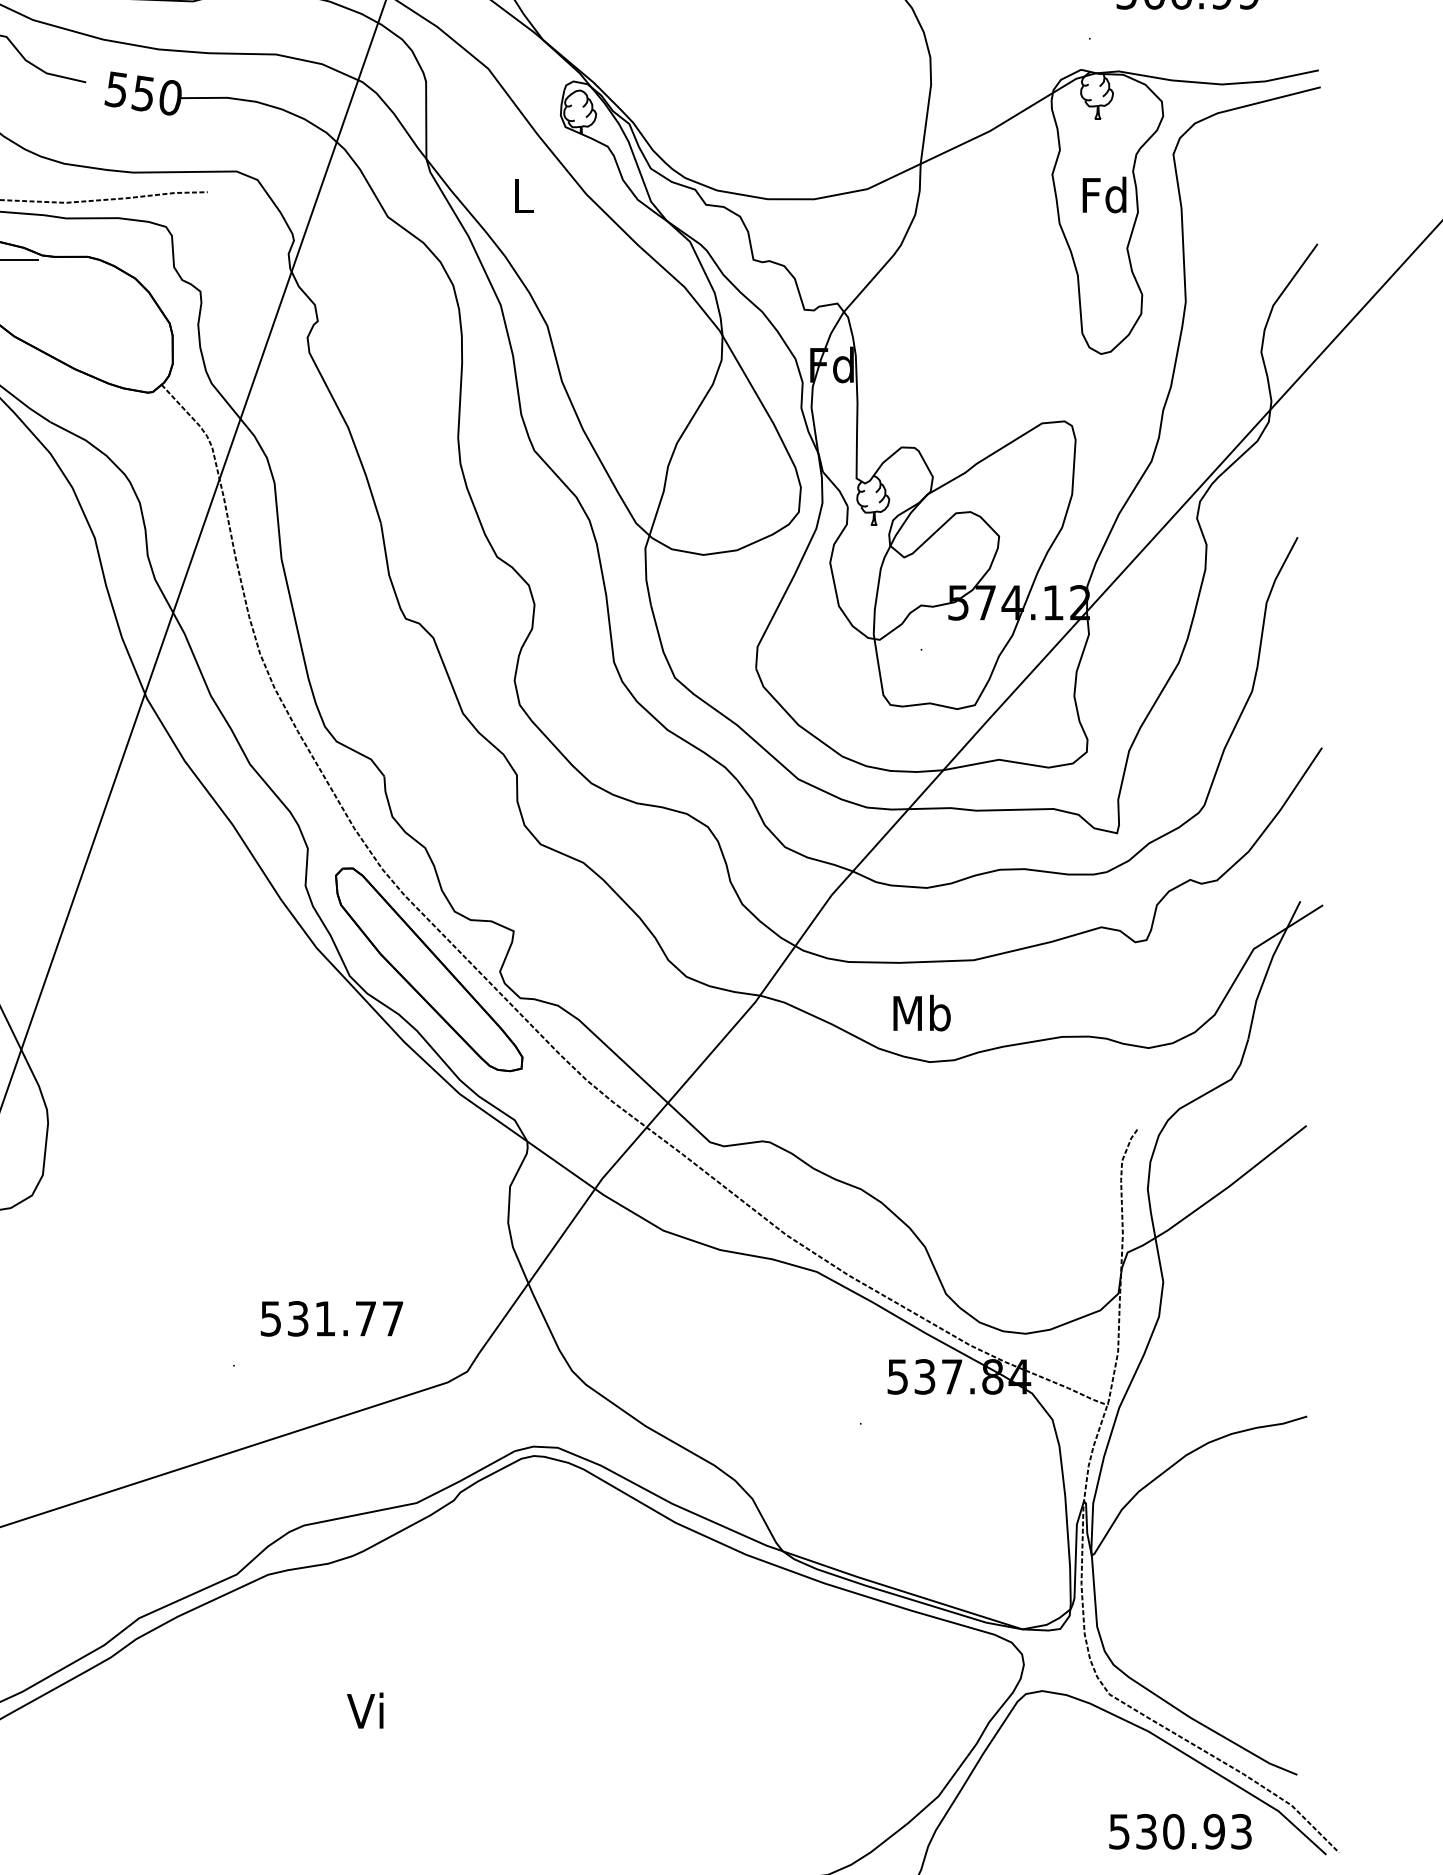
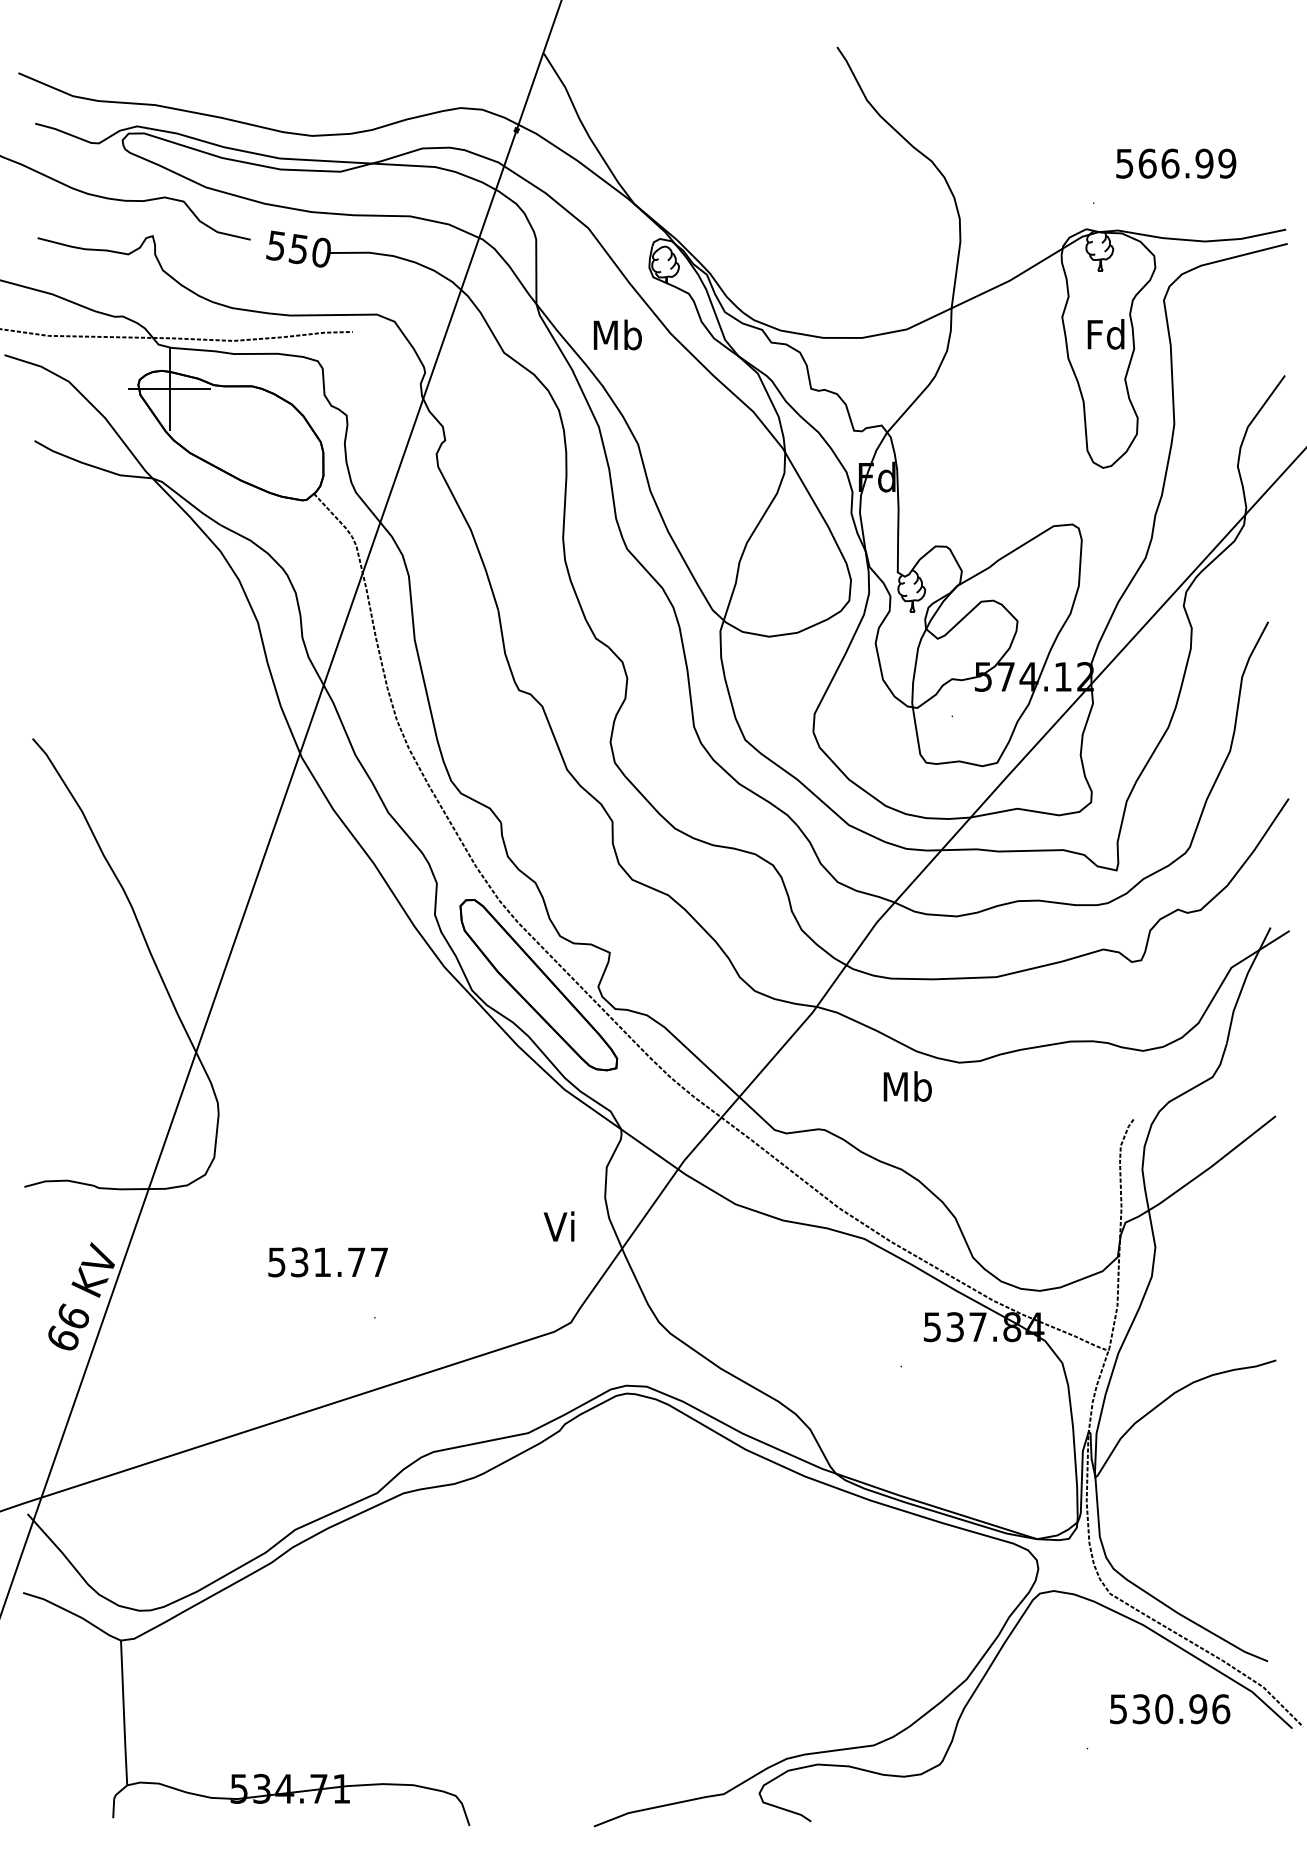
text: (522, 195) -> (617, 334), L -> Mb
text: (921, 1013) -> (907, 1086), moved
text: (331, 1319) -> (327, 1262), moved
text: (364, 1710) -> (558, 1226), moved
text: (1241, 1832) -> (1221, 1709), 530.93 -> 530.96

